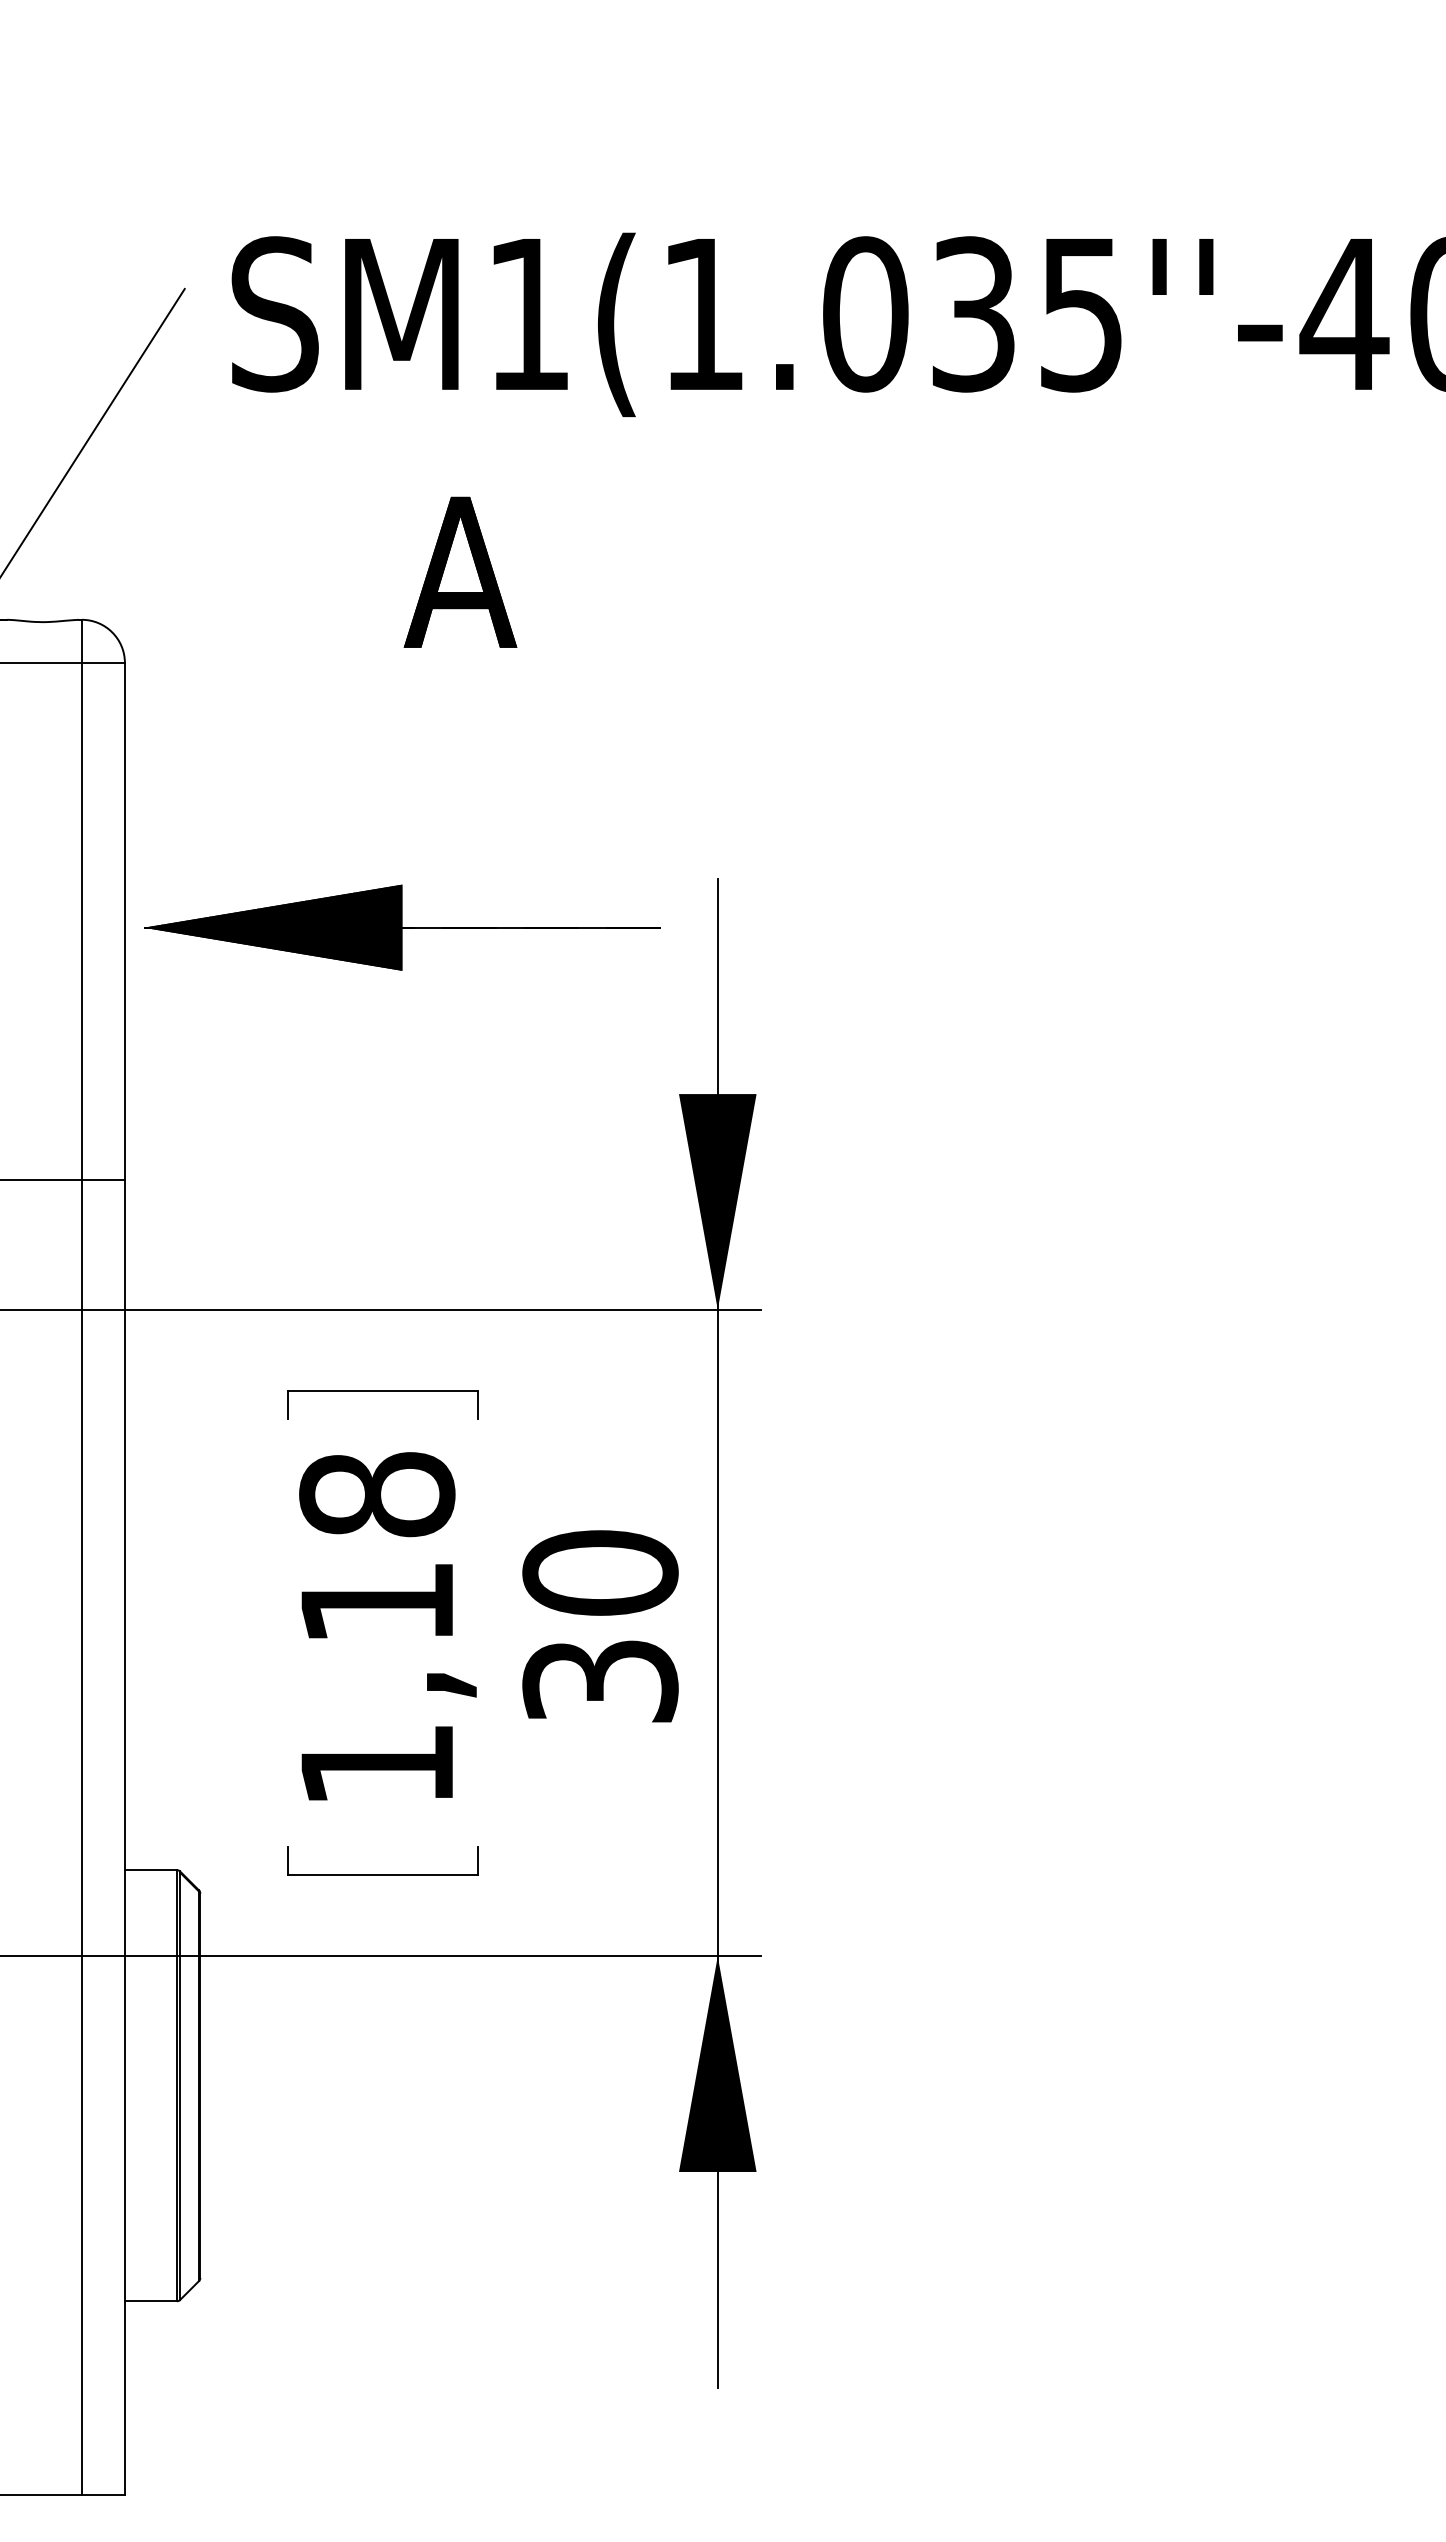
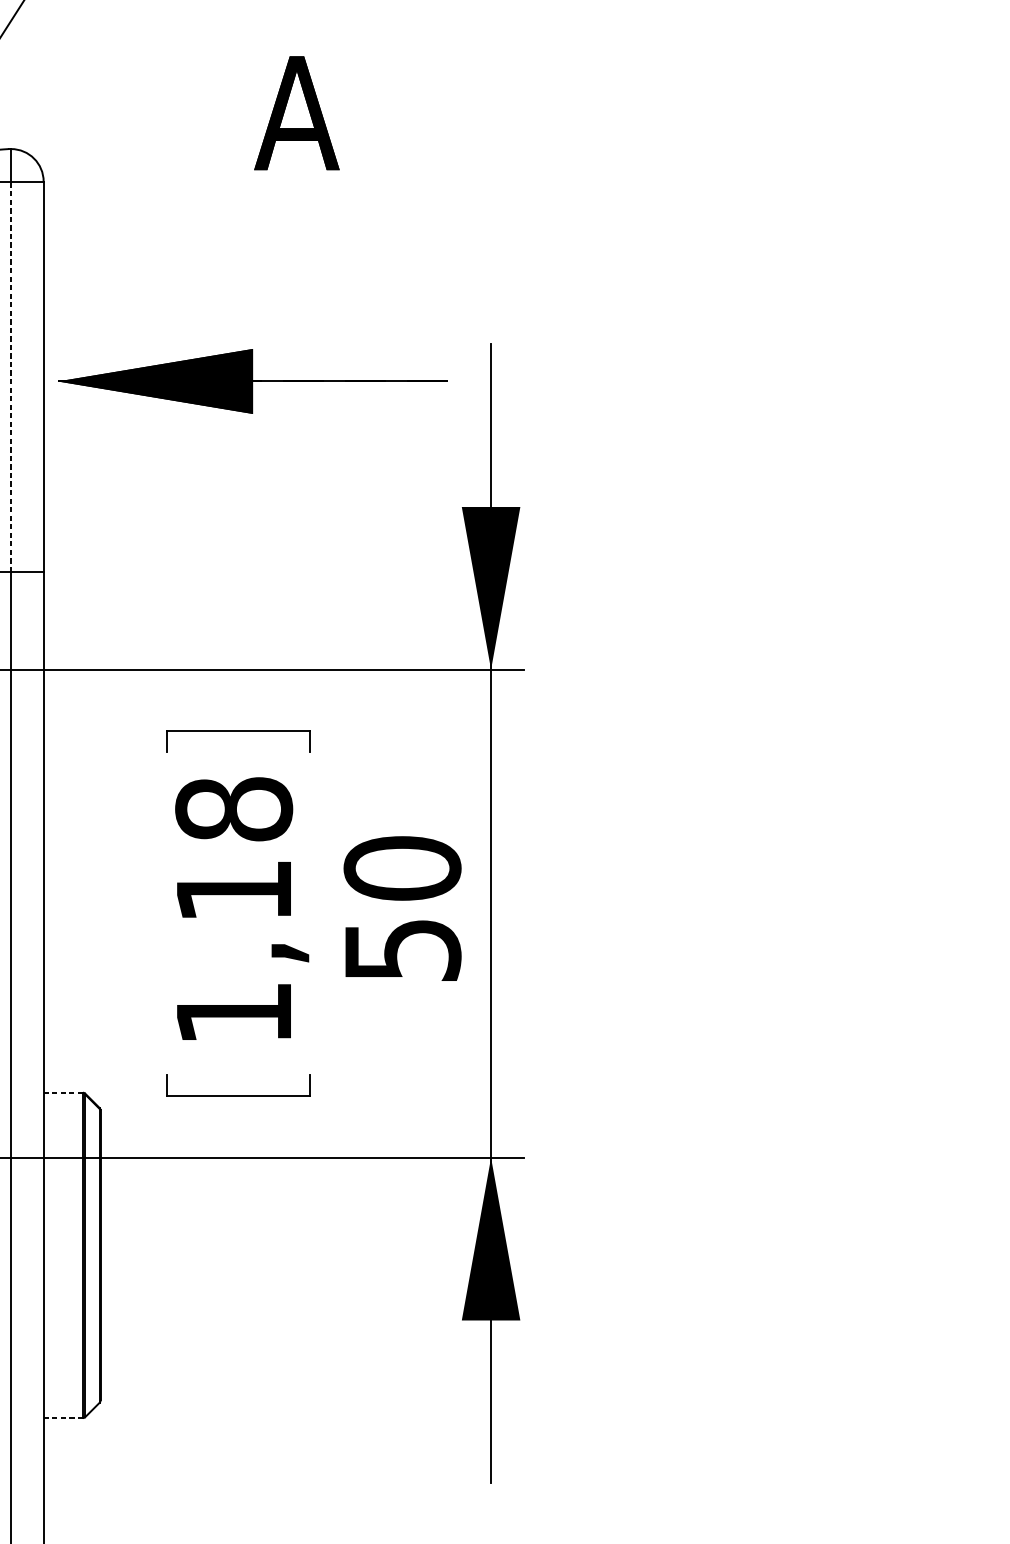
line: (81, 921) -> (10, 376), solid -> dashed
text: (600, 1681) -> (402, 950), 30 -> 50
line: (150, 1870) -> (62, 1092), solid -> dashed
line: (151, 2301) -> (63, 1418), solid -> dashed

